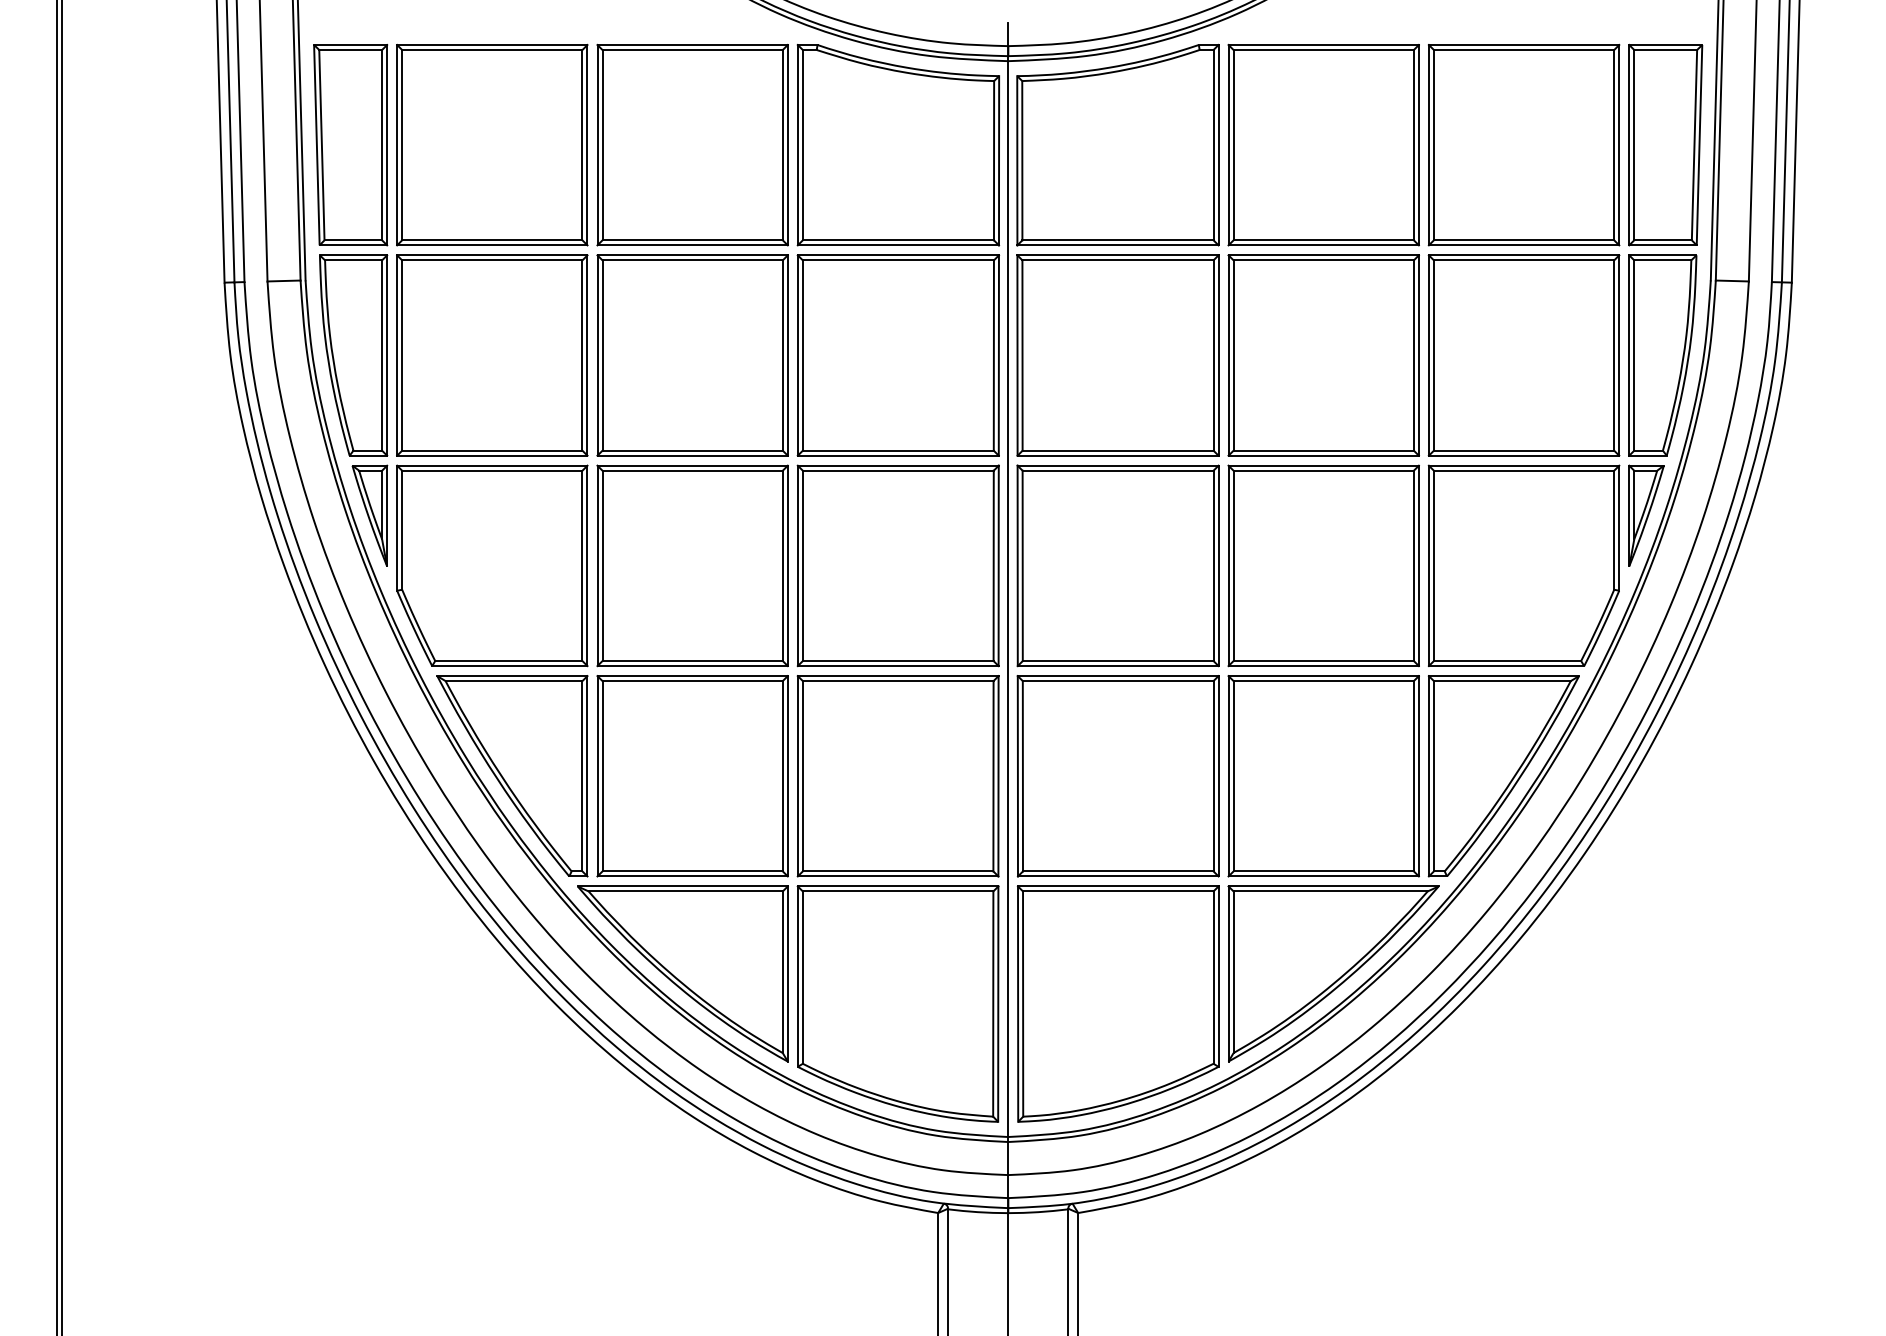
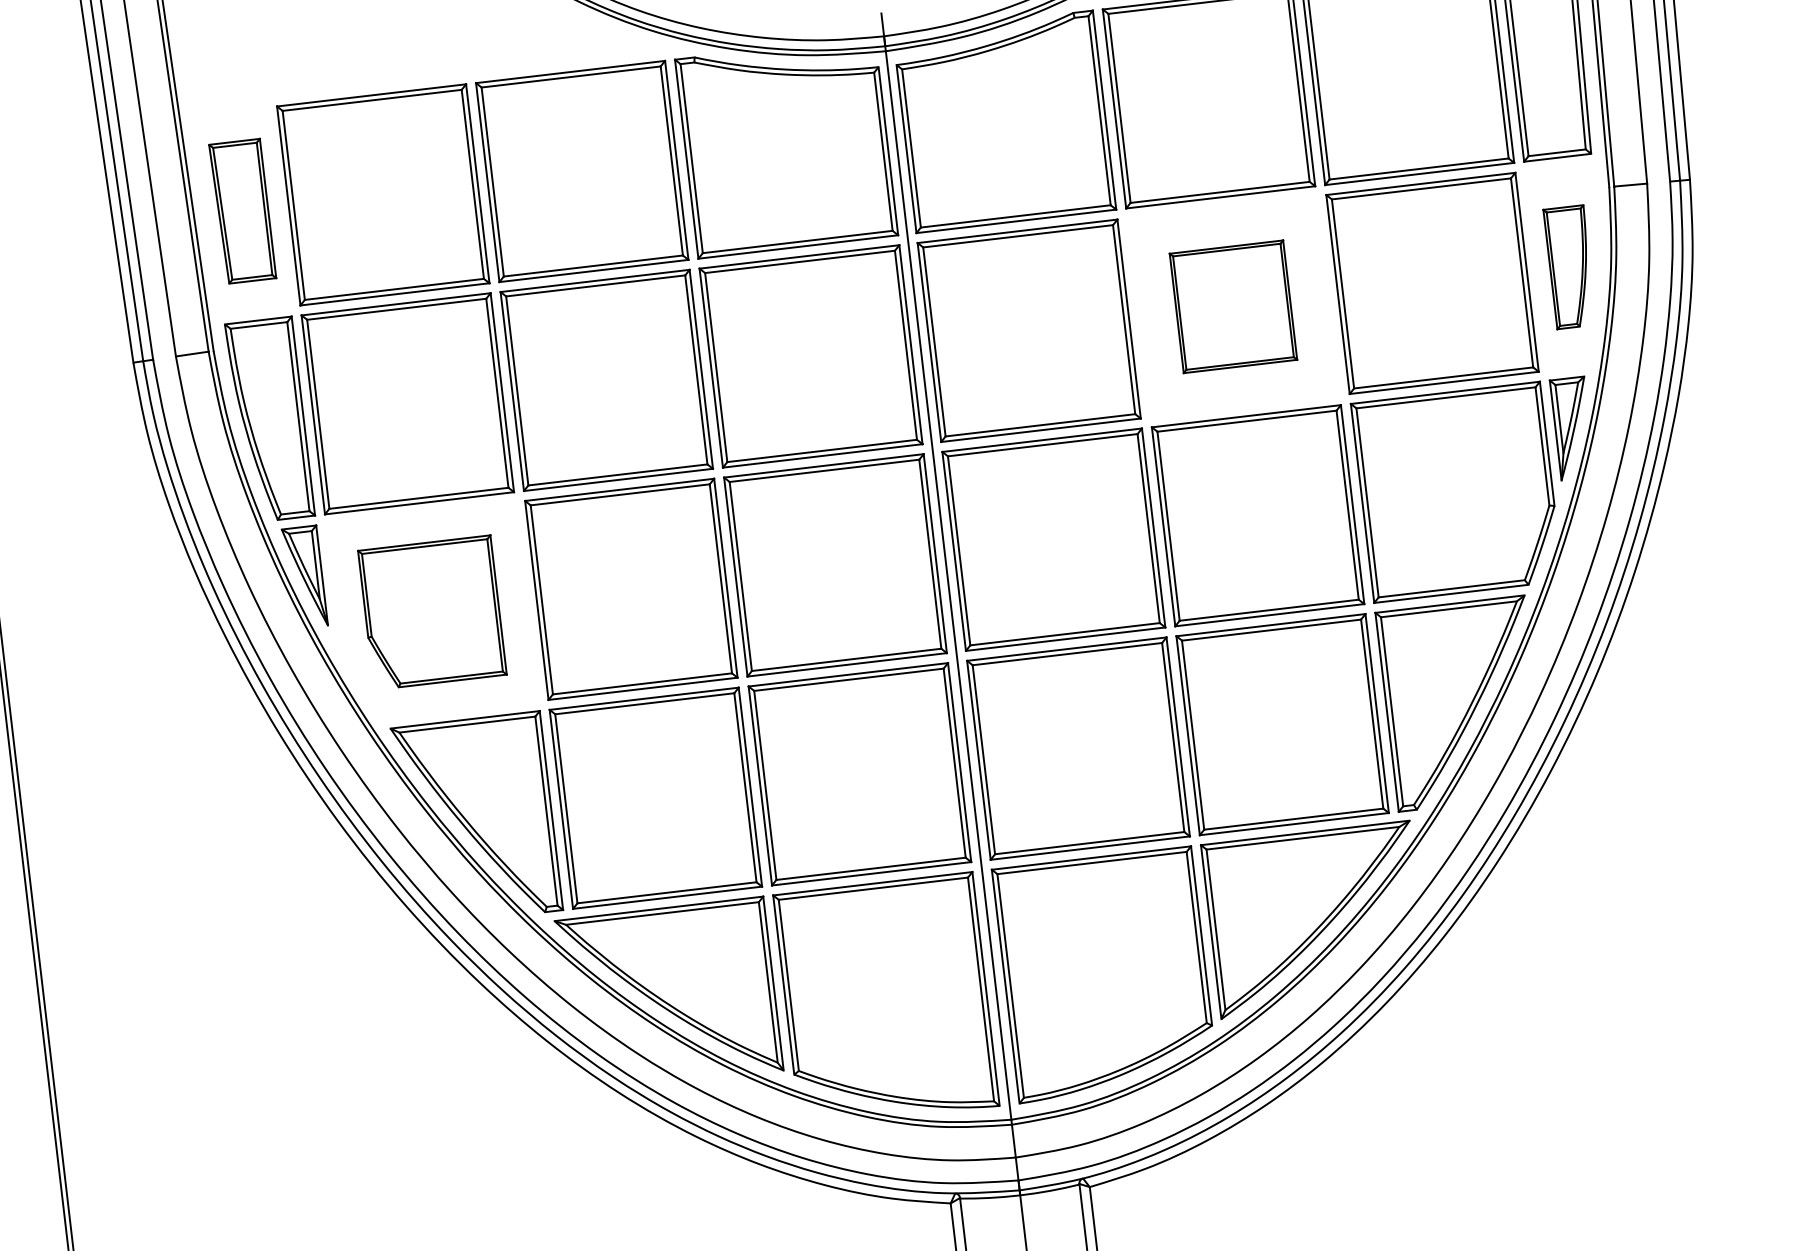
part: (350, 145) -> (242, 211), size x0.7
part: (1323, 355) -> (1233, 306), size x0.6
part: (1662, 355) -> (1570, 267), size x0.6
part: (492, 565) -> (432, 612), size x0.7

